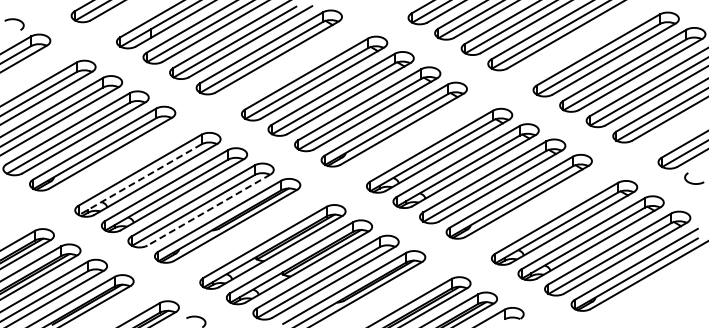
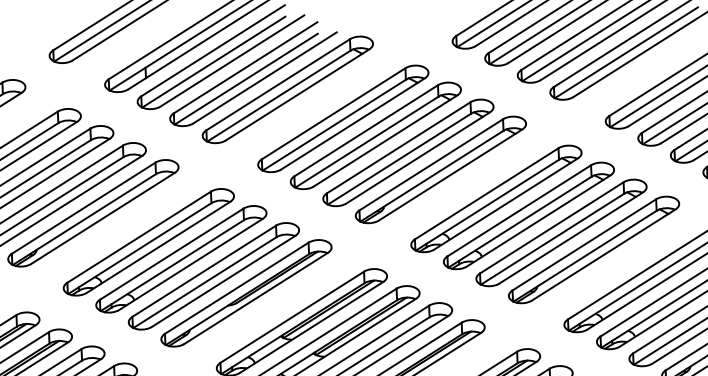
line: (140, 179) -> (140, 248), dashed -> solid
line: (208, 210) -> (223, 281), dashed -> solid

